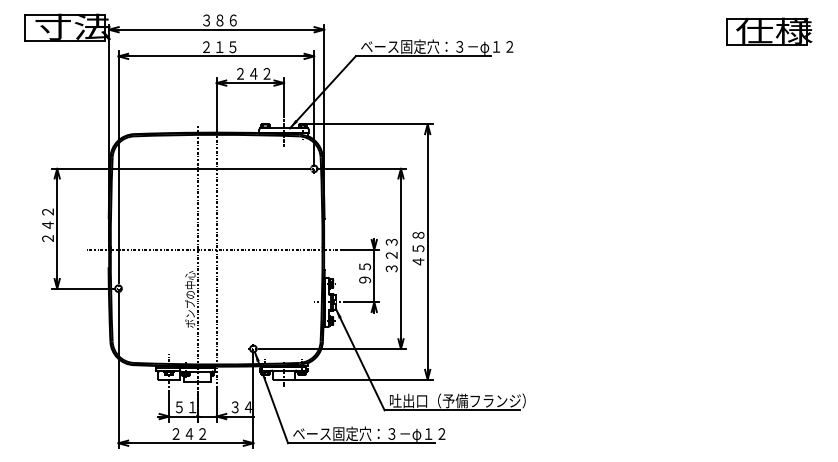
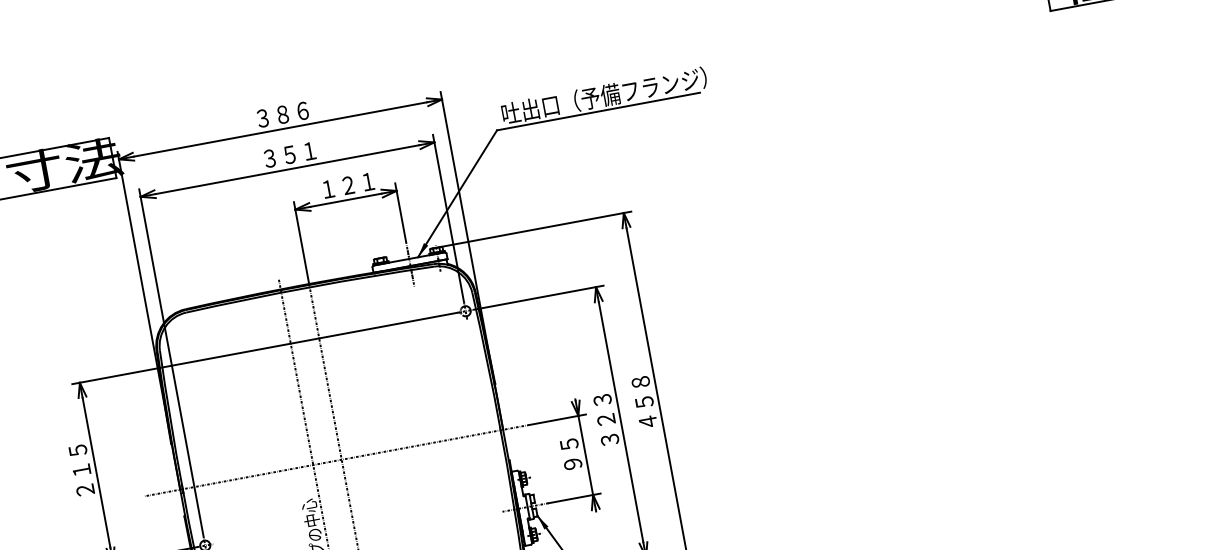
text: (437, 46) -> (616, 93), ベース固定穴：３－φ１２ -> 吐出口（予備フランジ）
text: (219, 47) -> (289, 155), ２１５ -> ３５１
text: (253, 73) -> (348, 184), ２４２ -> １２１
text: (47, 218) -> (79, 460), ２４２ -> ２１５

